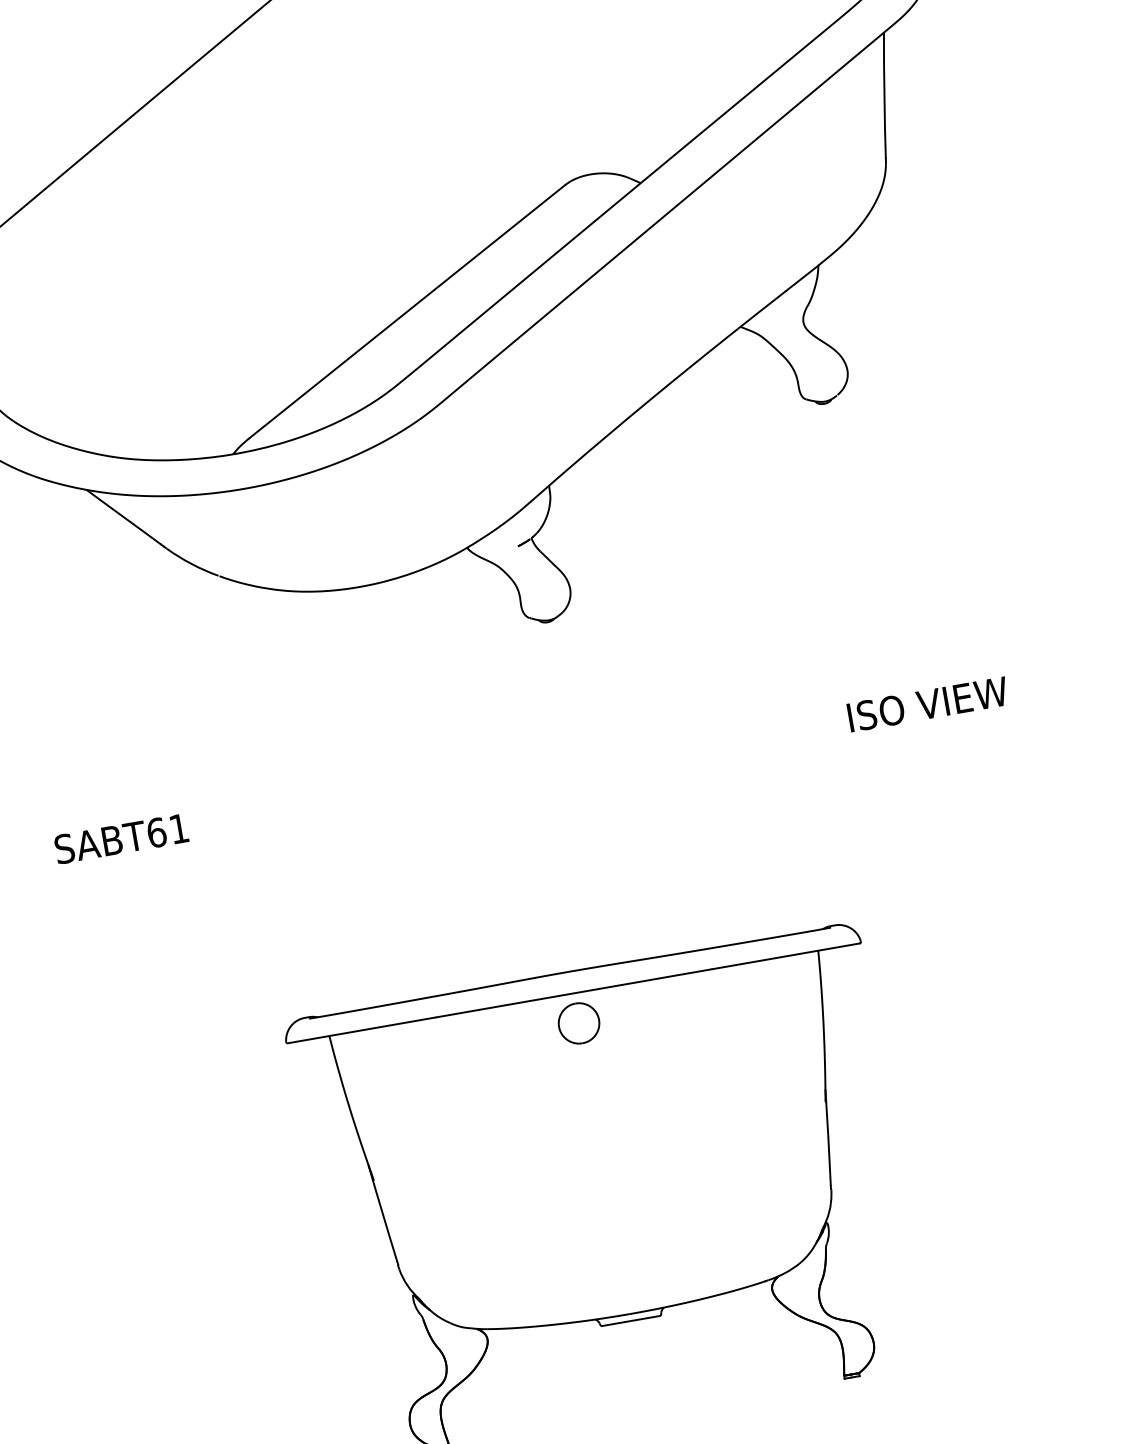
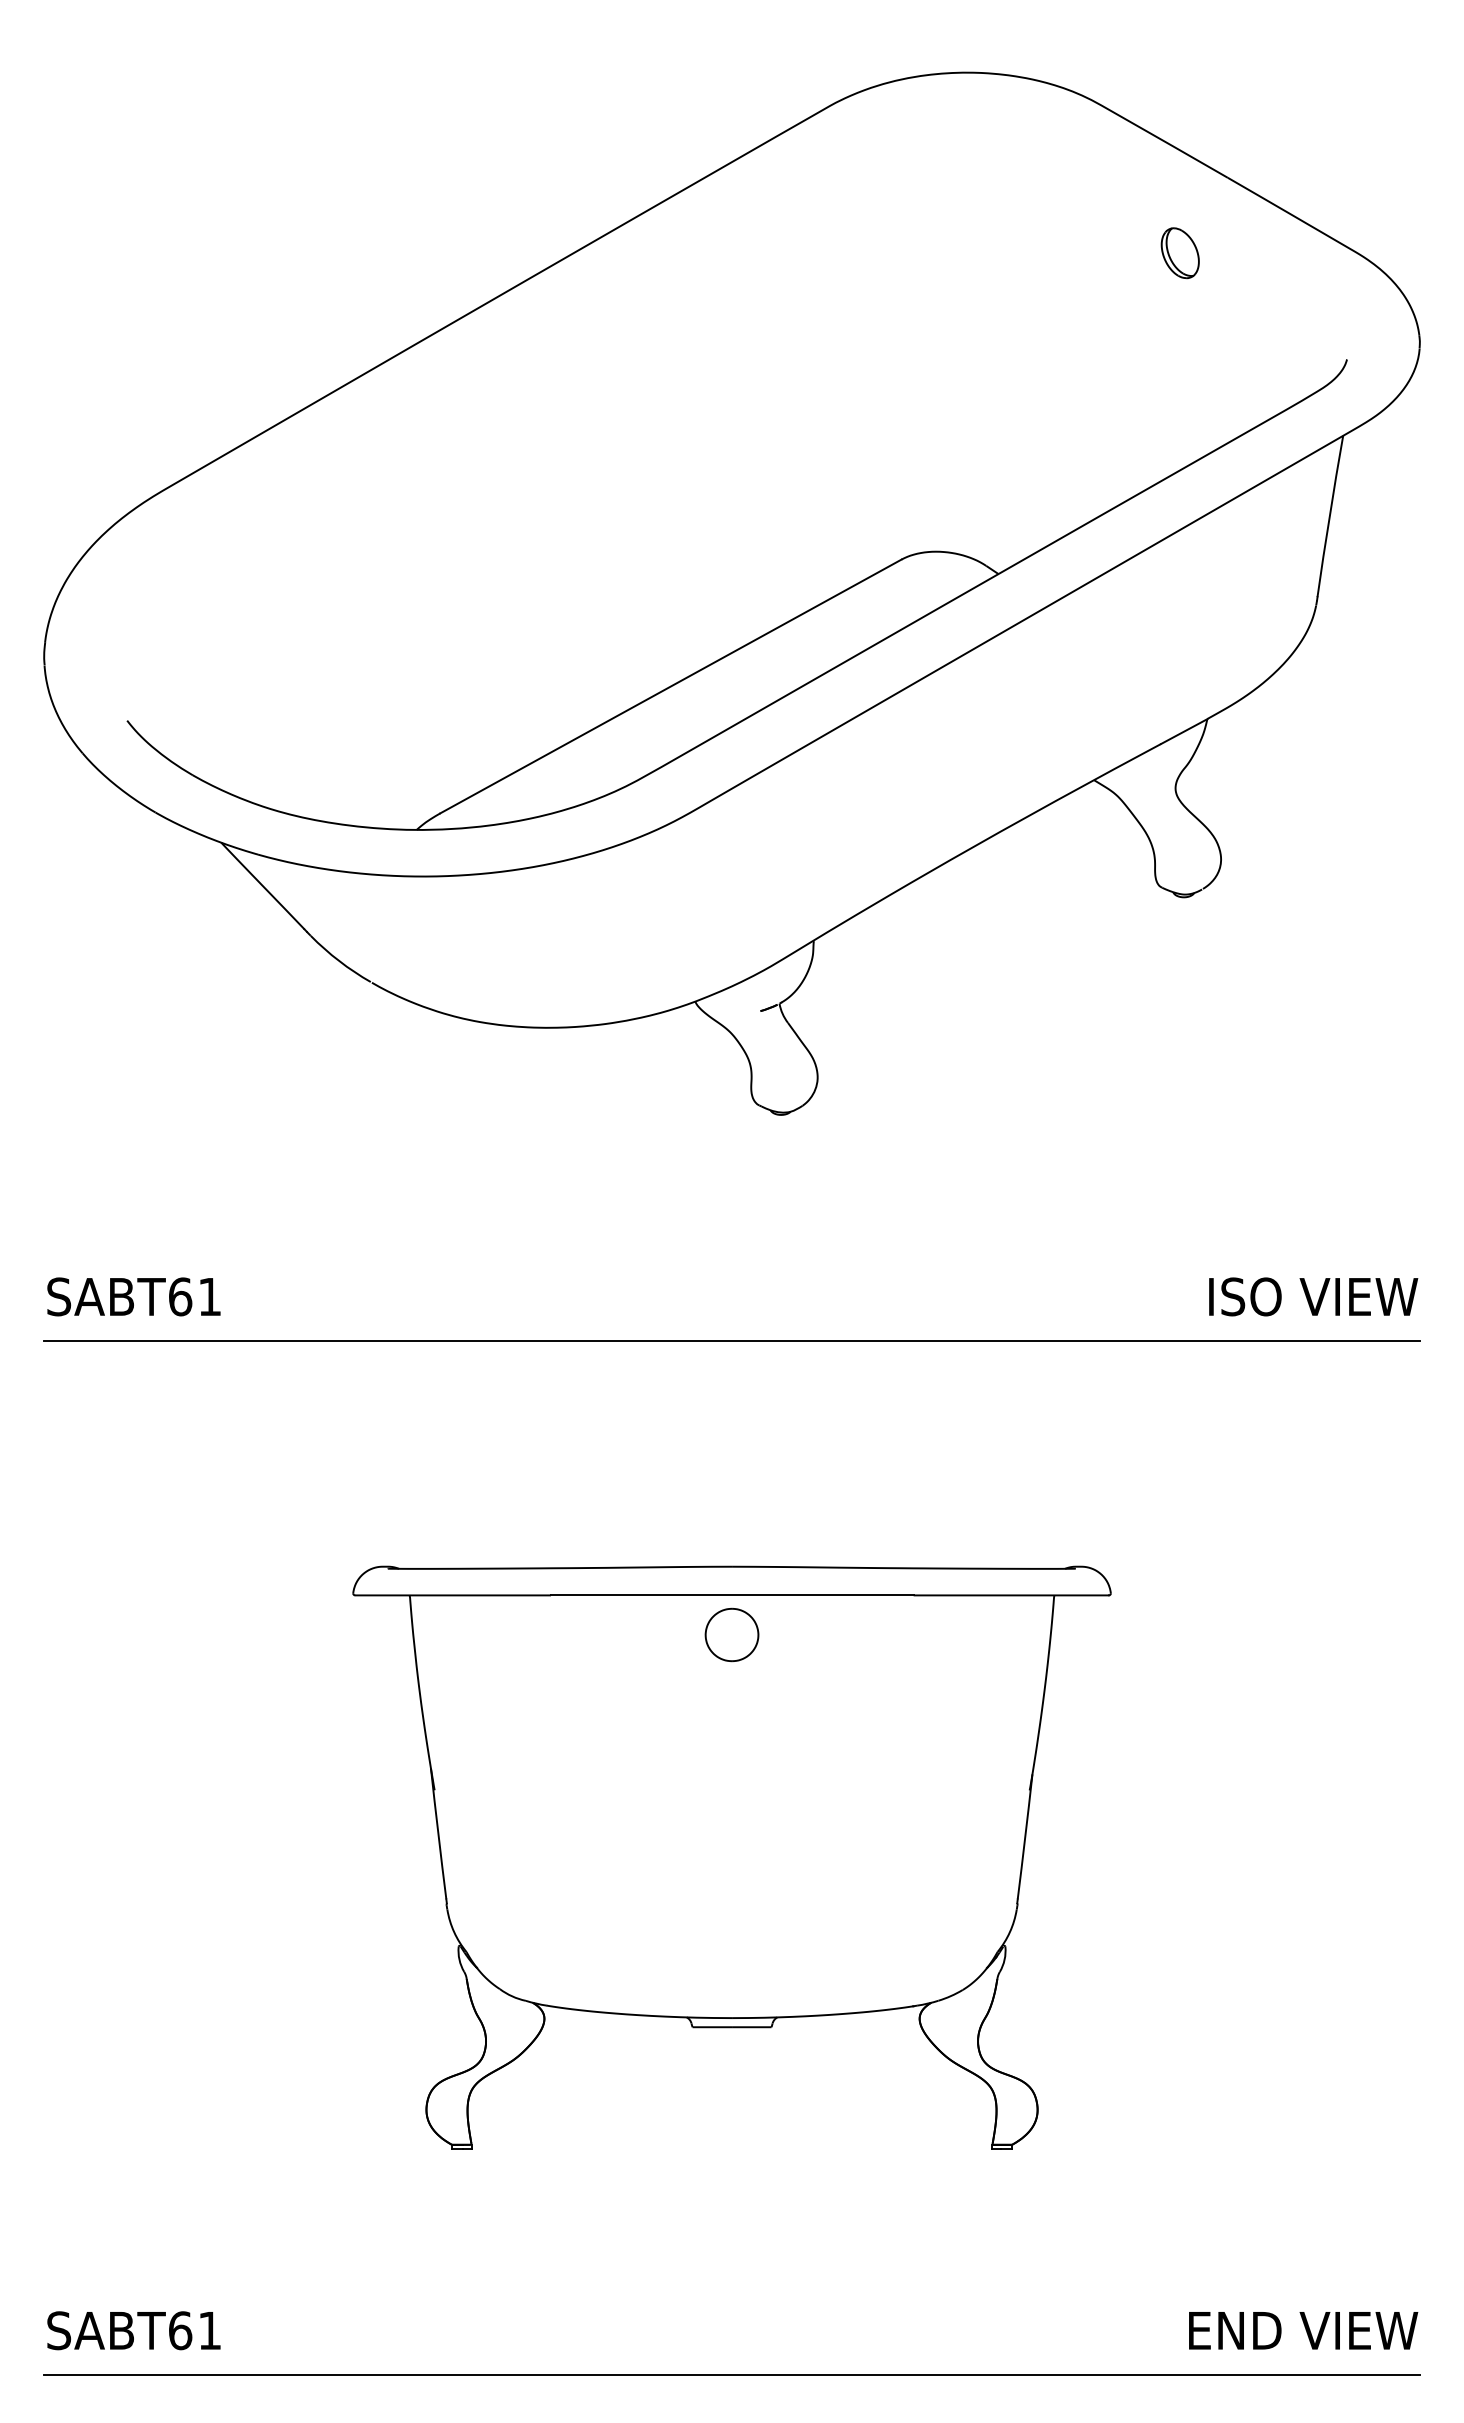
text: (927, 704) -> (1313, 1296), moved
line: (539, 800) -> (731, 1340), added
text: (121, 838) -> (133, 1296), moved

